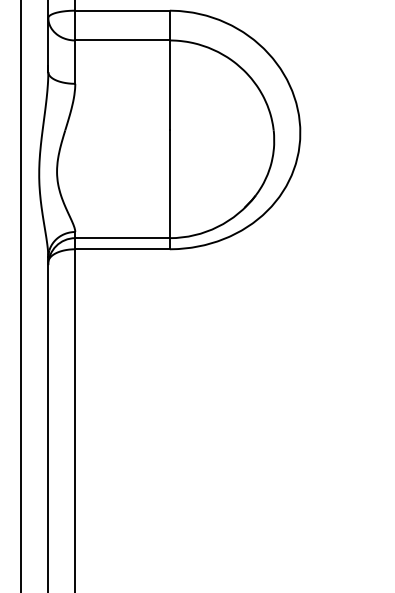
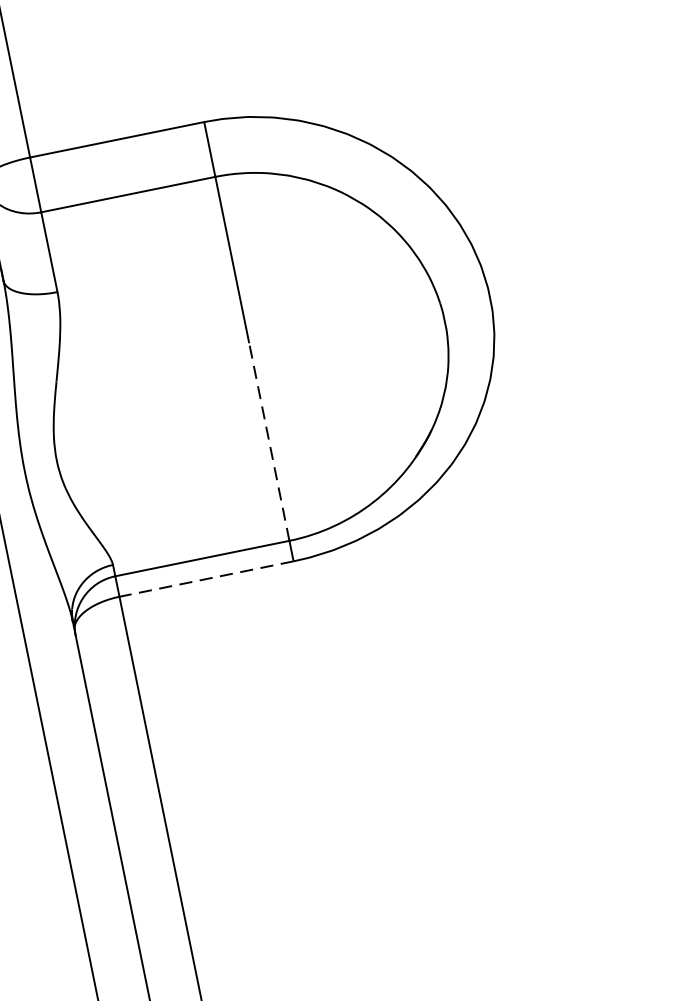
line: (169, 184) -> (268, 442), solid -> dashed
line: (122, 249) -> (206, 579), solid -> dashed

